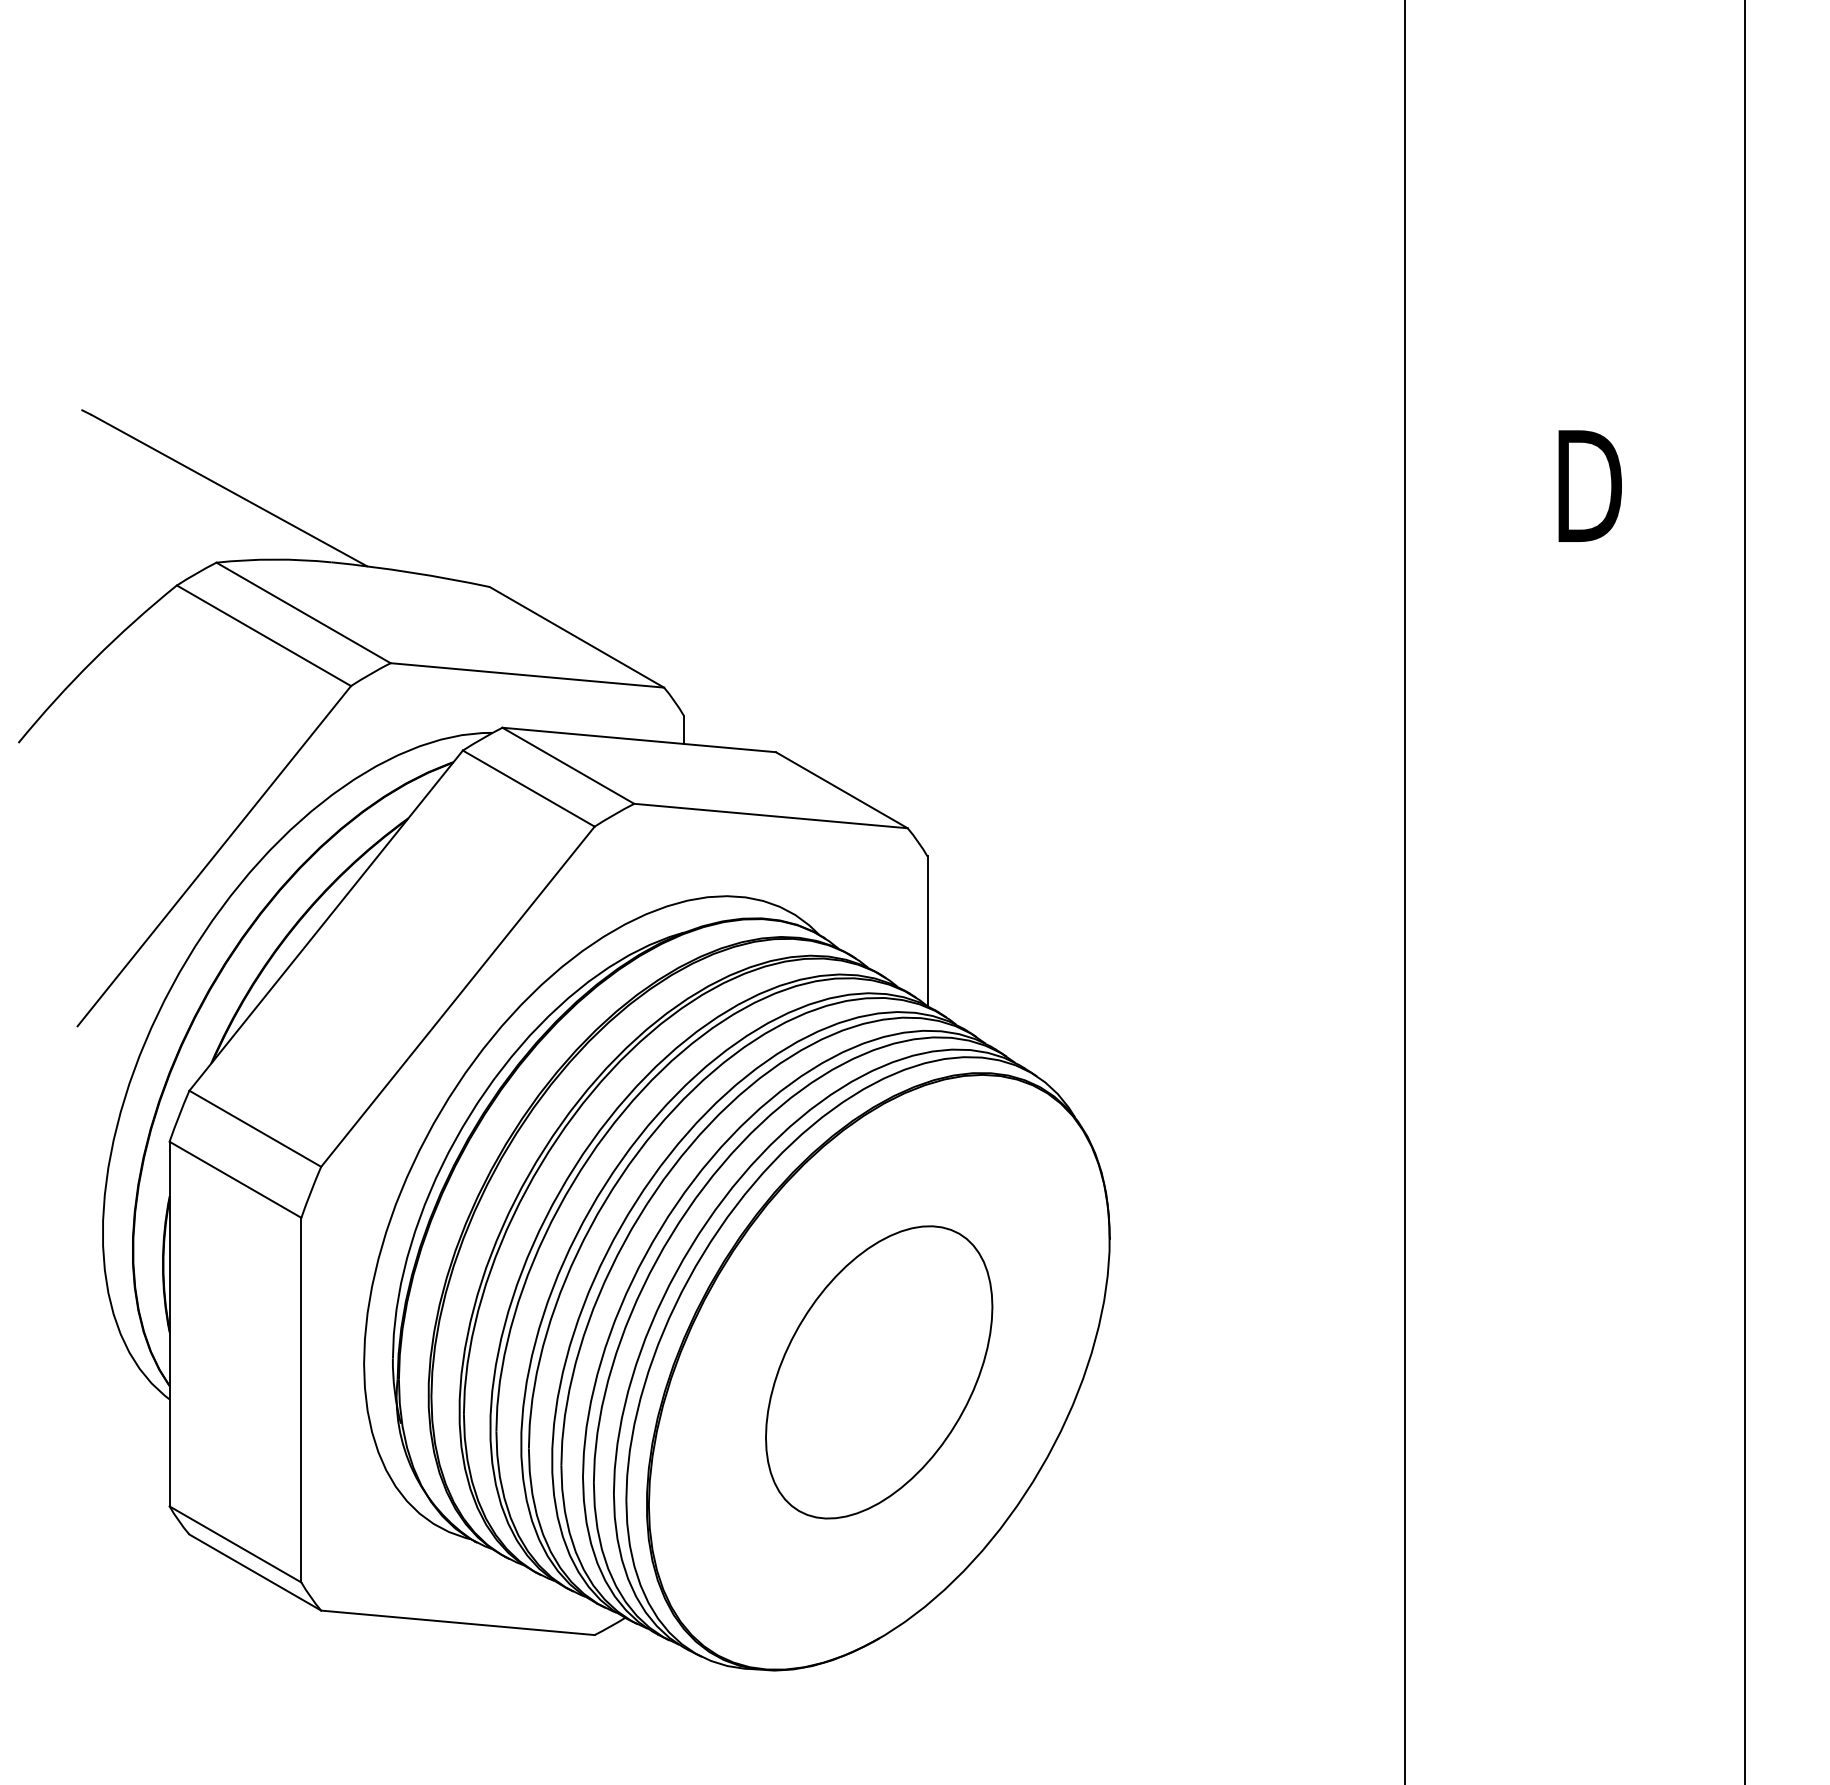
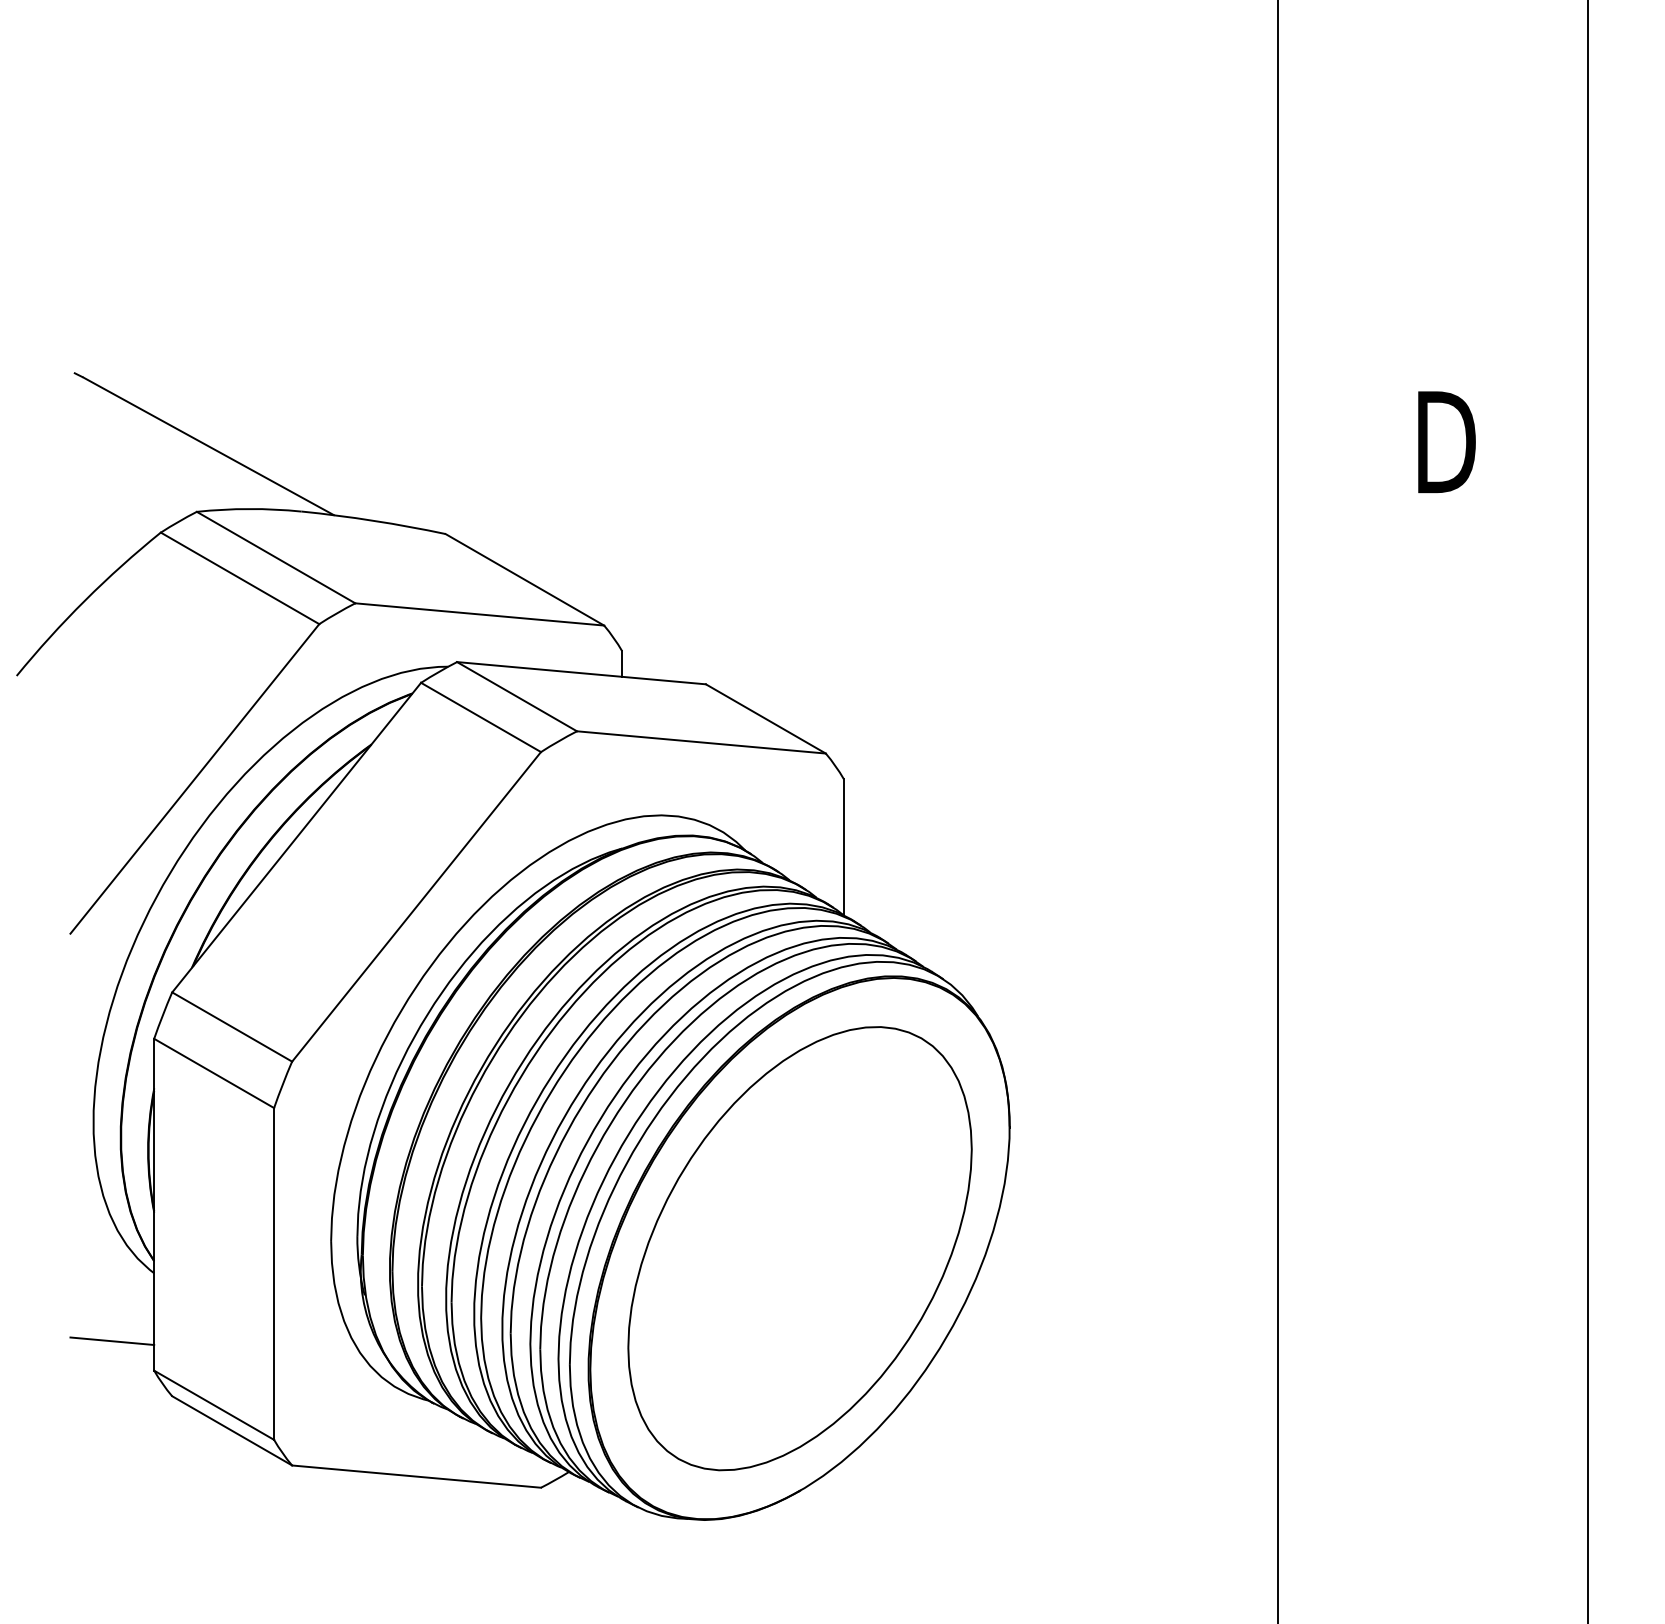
part: (878, 1372) -> (799, 1248), size x1.67
line: (123, 1473) -> (112, 1340), added

